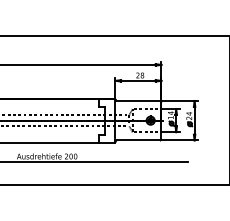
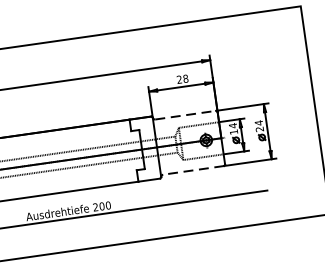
line: (138, 100) -> (185, 114), solid -> dashed
line: (138, 140) -> (193, 170), solid -> dashed

